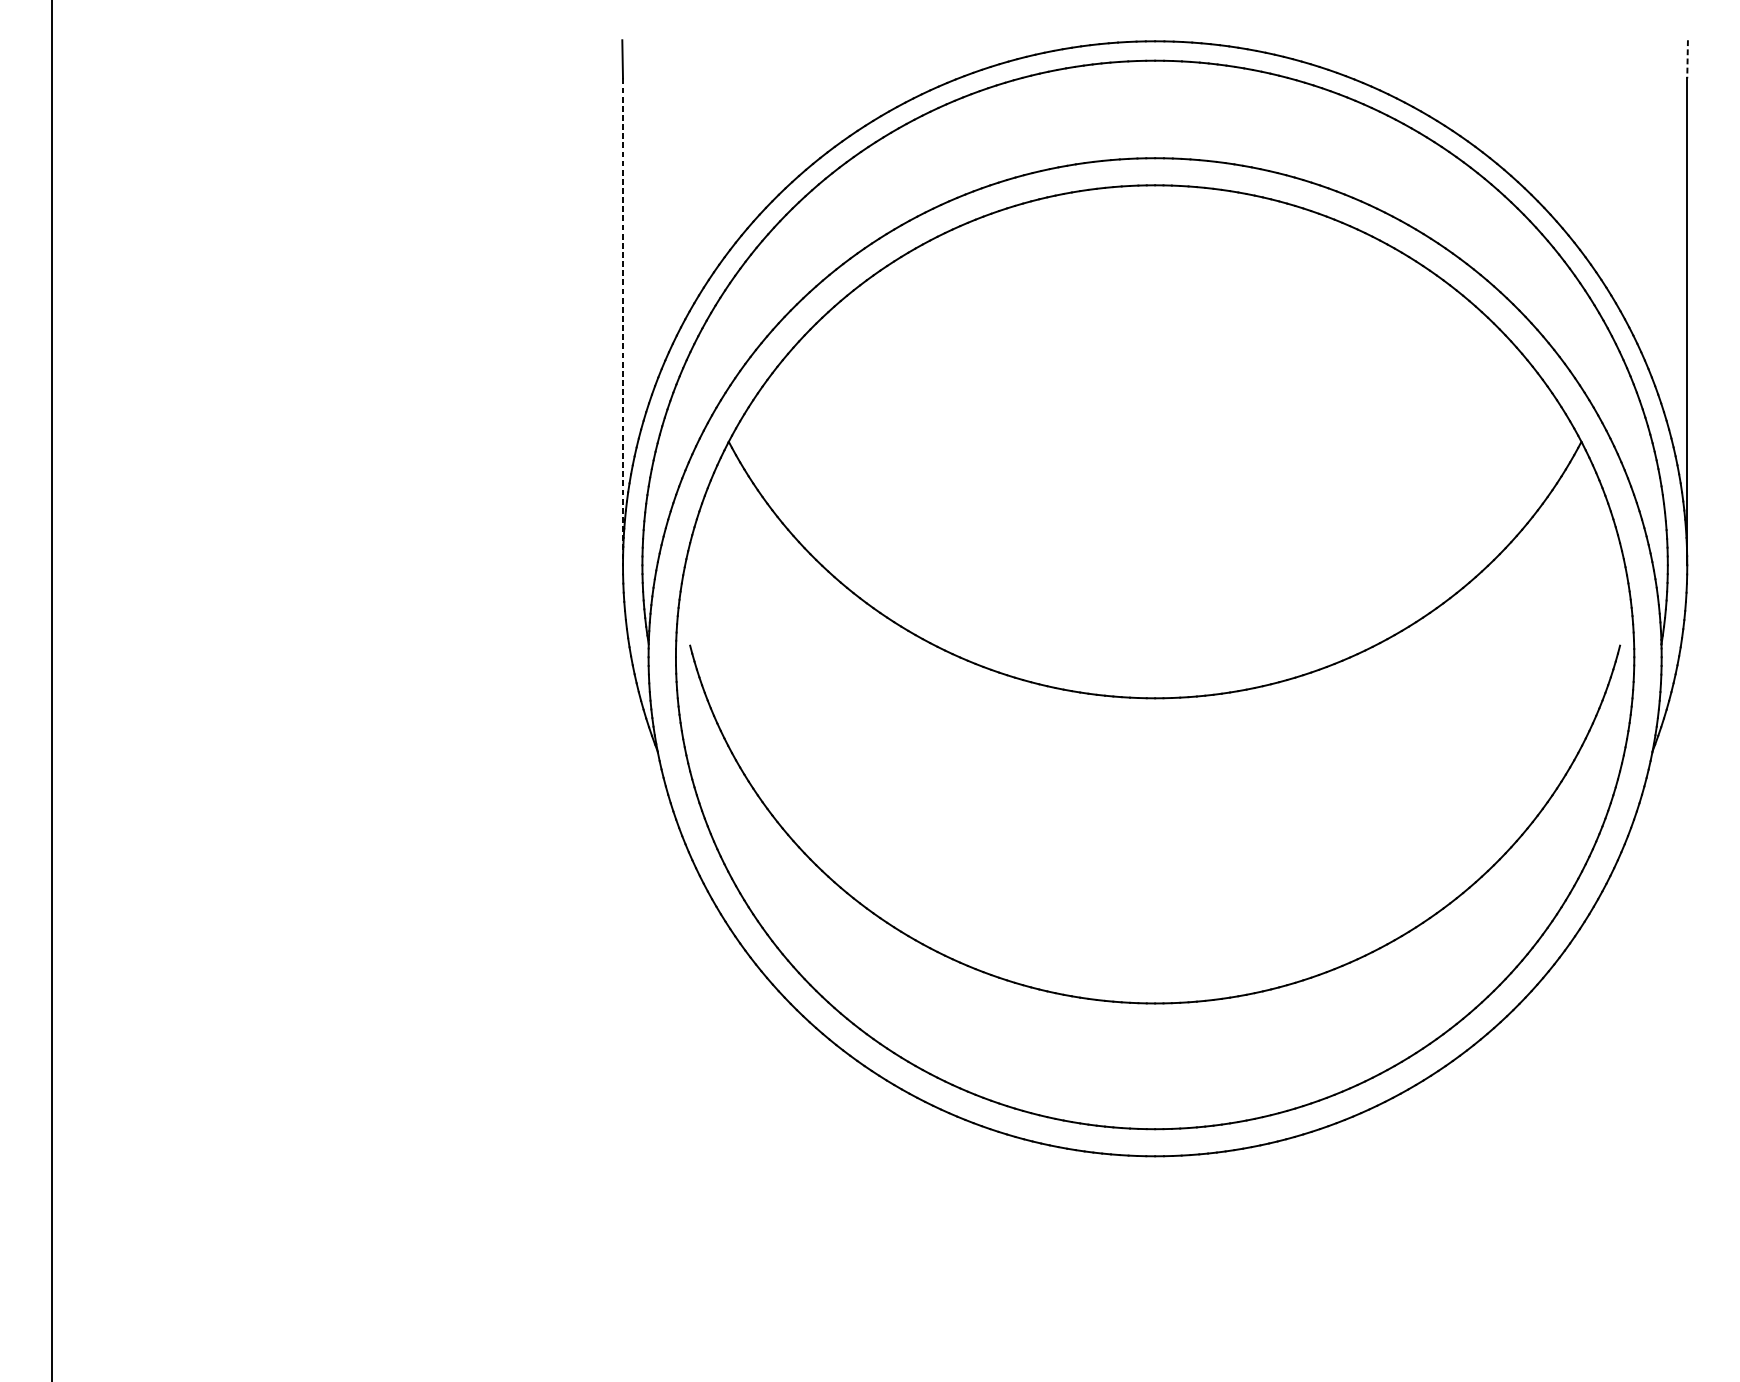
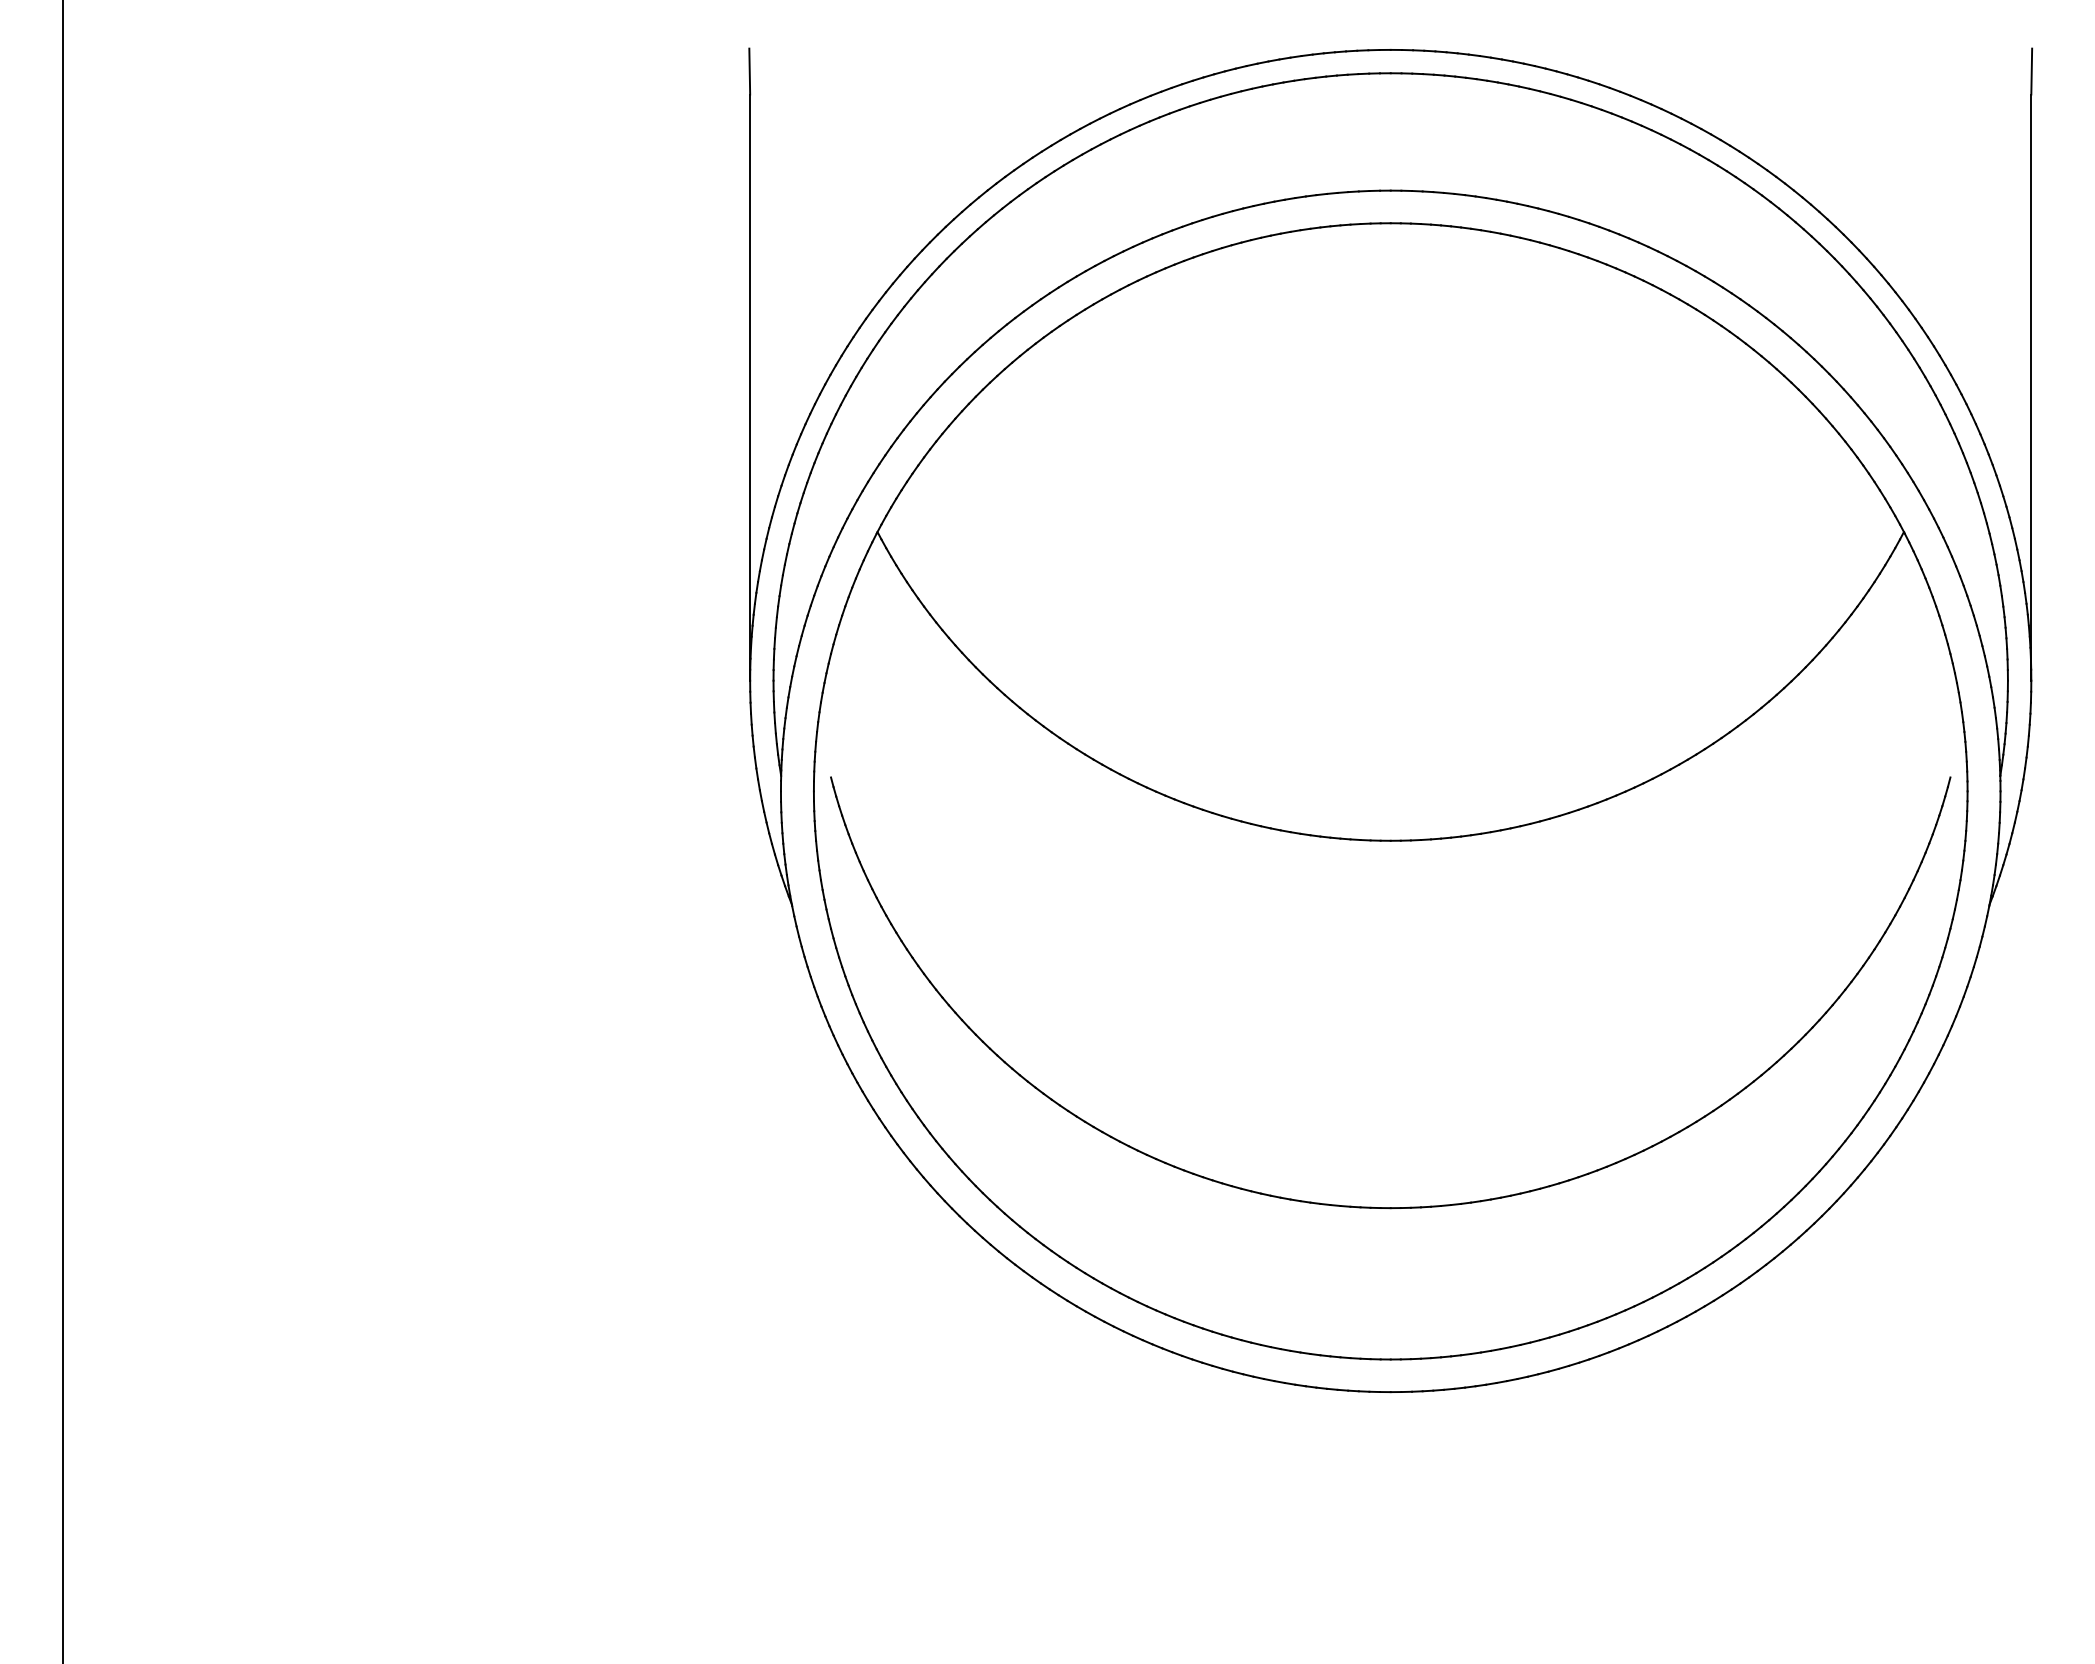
line: (1687, 59) -> (2031, 71), dashed -> solid
line: (623, 322) -> (750, 388), dashed -> solid

